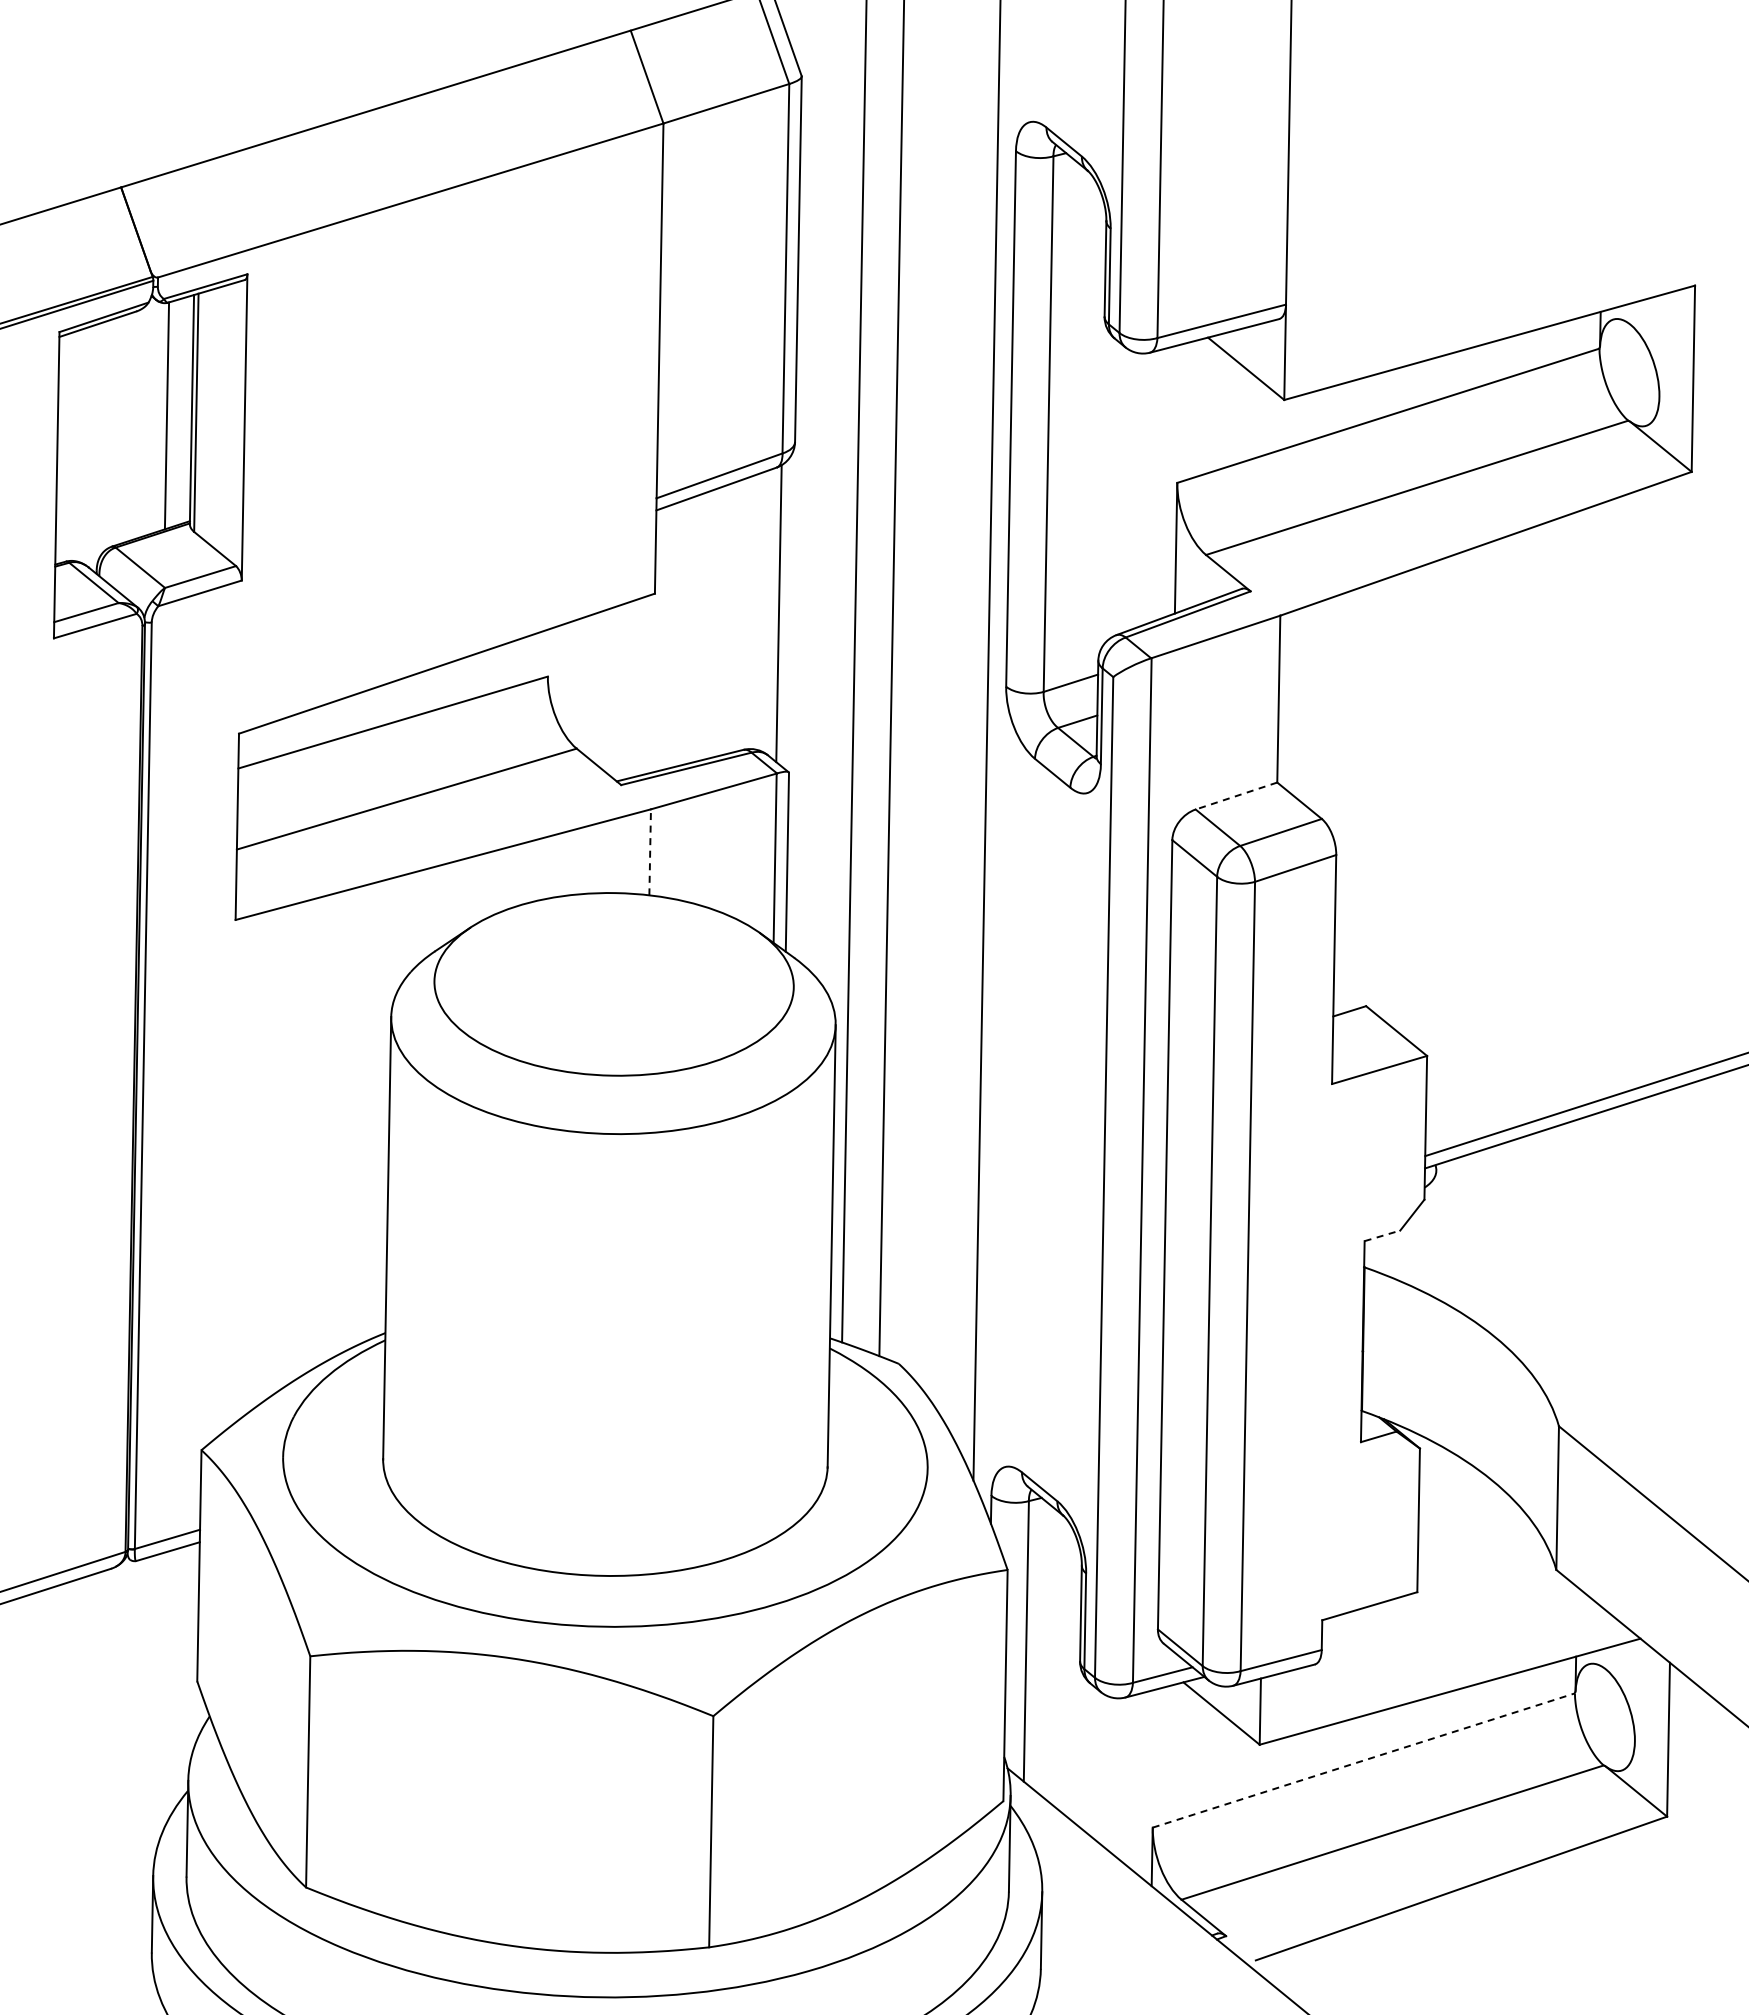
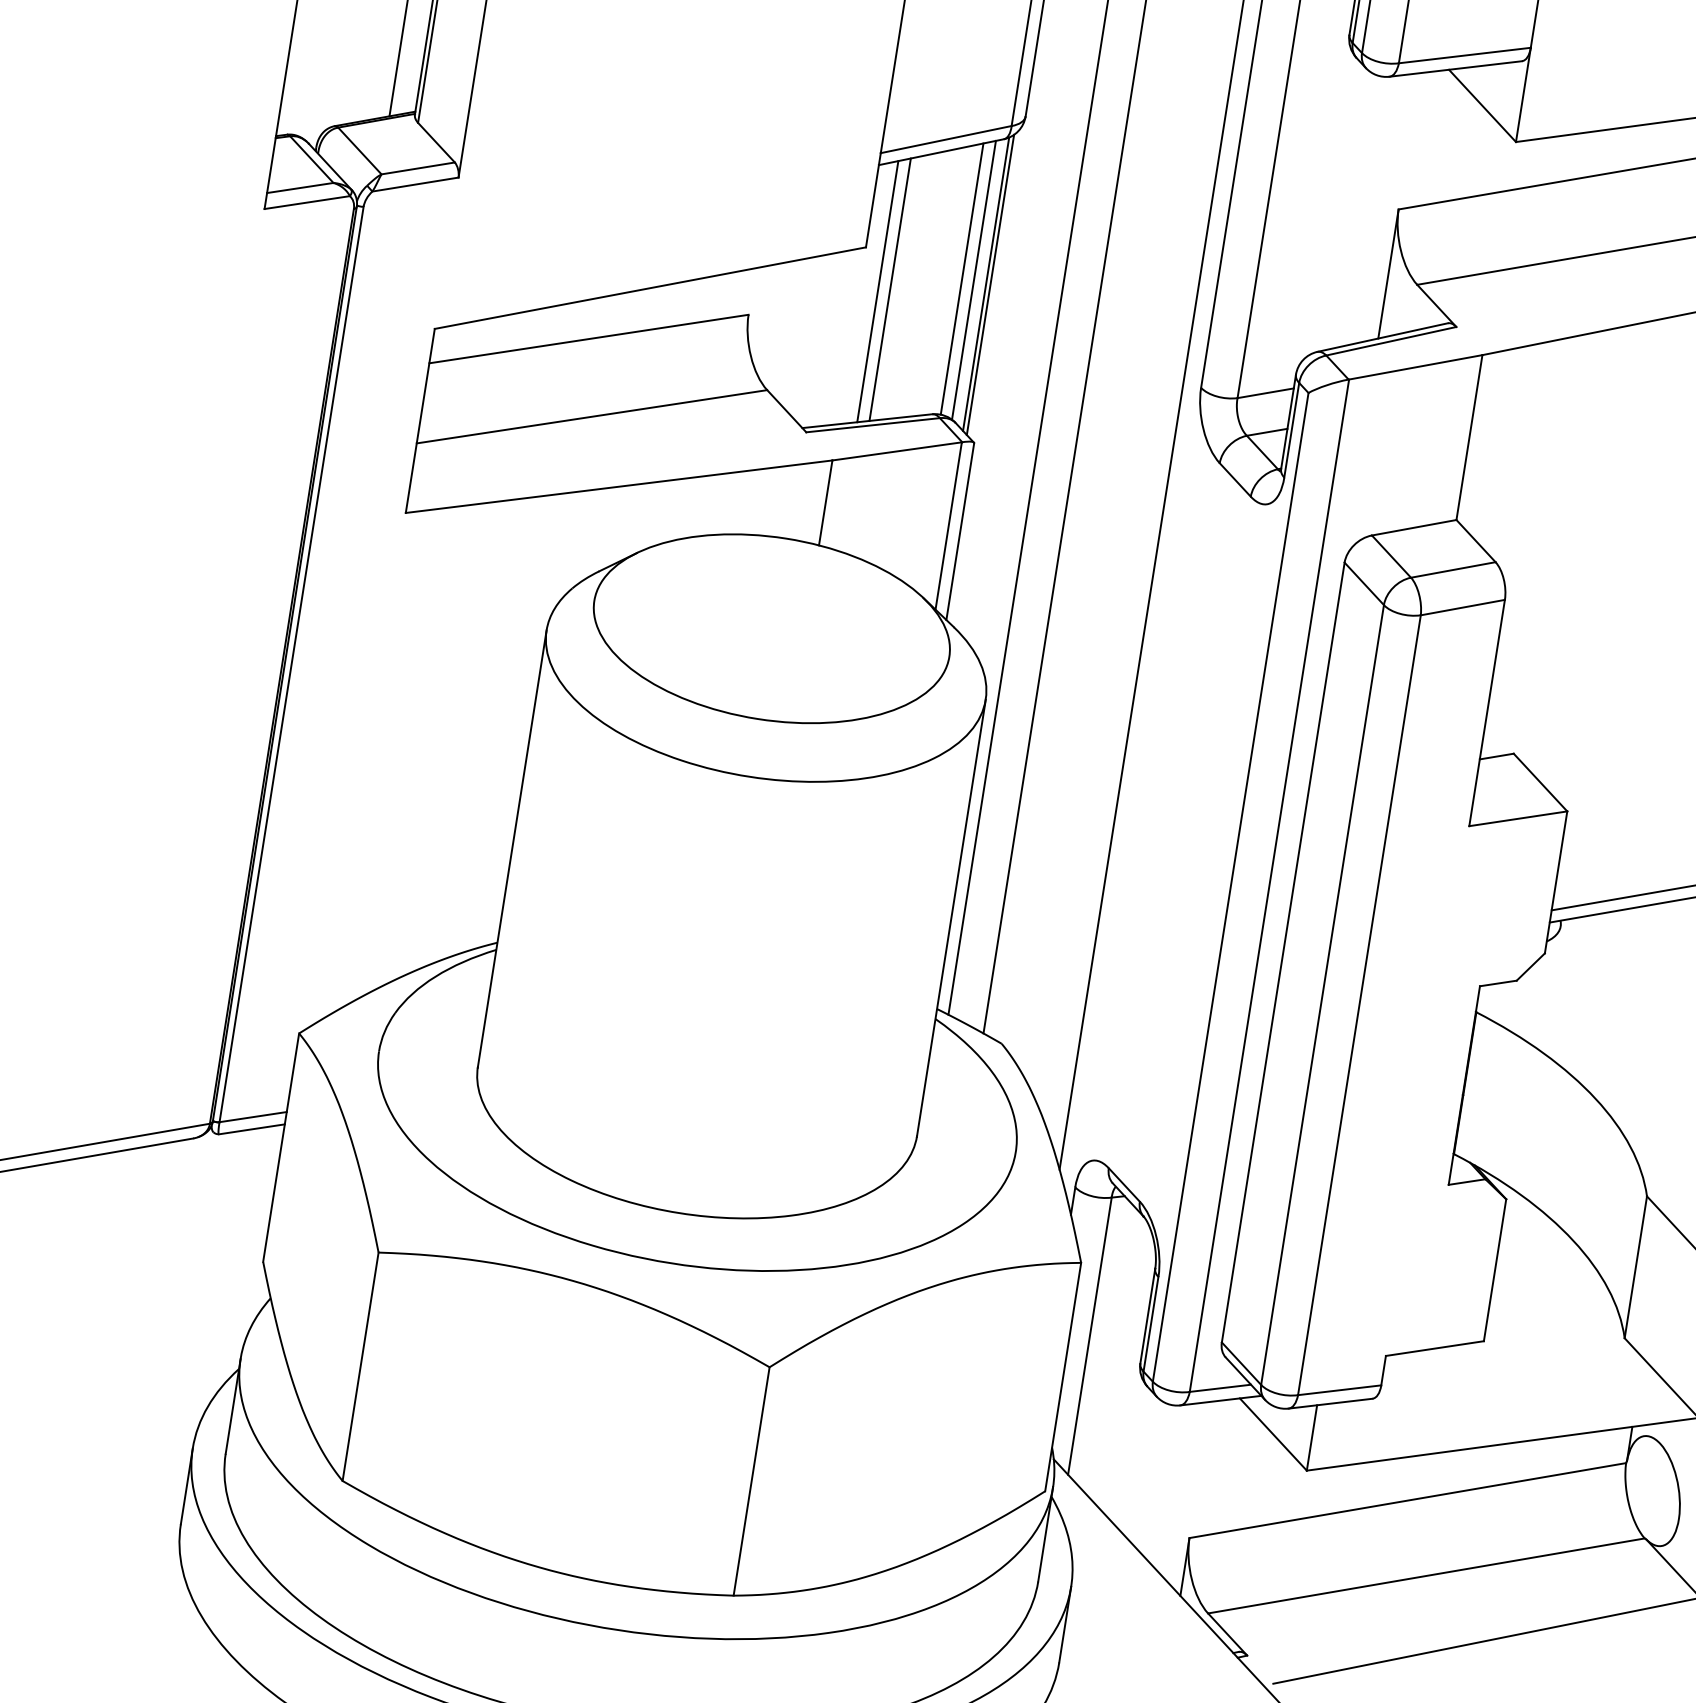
line: (754, 611) -> (962, 278), added
line: (766, 611) -> (974, 280), added
line: (783, 613) -> (990, 284), added
line: (684, 632) -> (889, 289), added
line: (672, 635) -> (877, 291), added
line: (1236, 796) -> (1414, 528), dashed -> solid
line: (650, 851) -> (826, 502), dashed -> solid
line: (1382, 1235) -> (1498, 983), dashed -> solid
line: (1363, 1760) -> (1407, 1500), dashed -> solid

